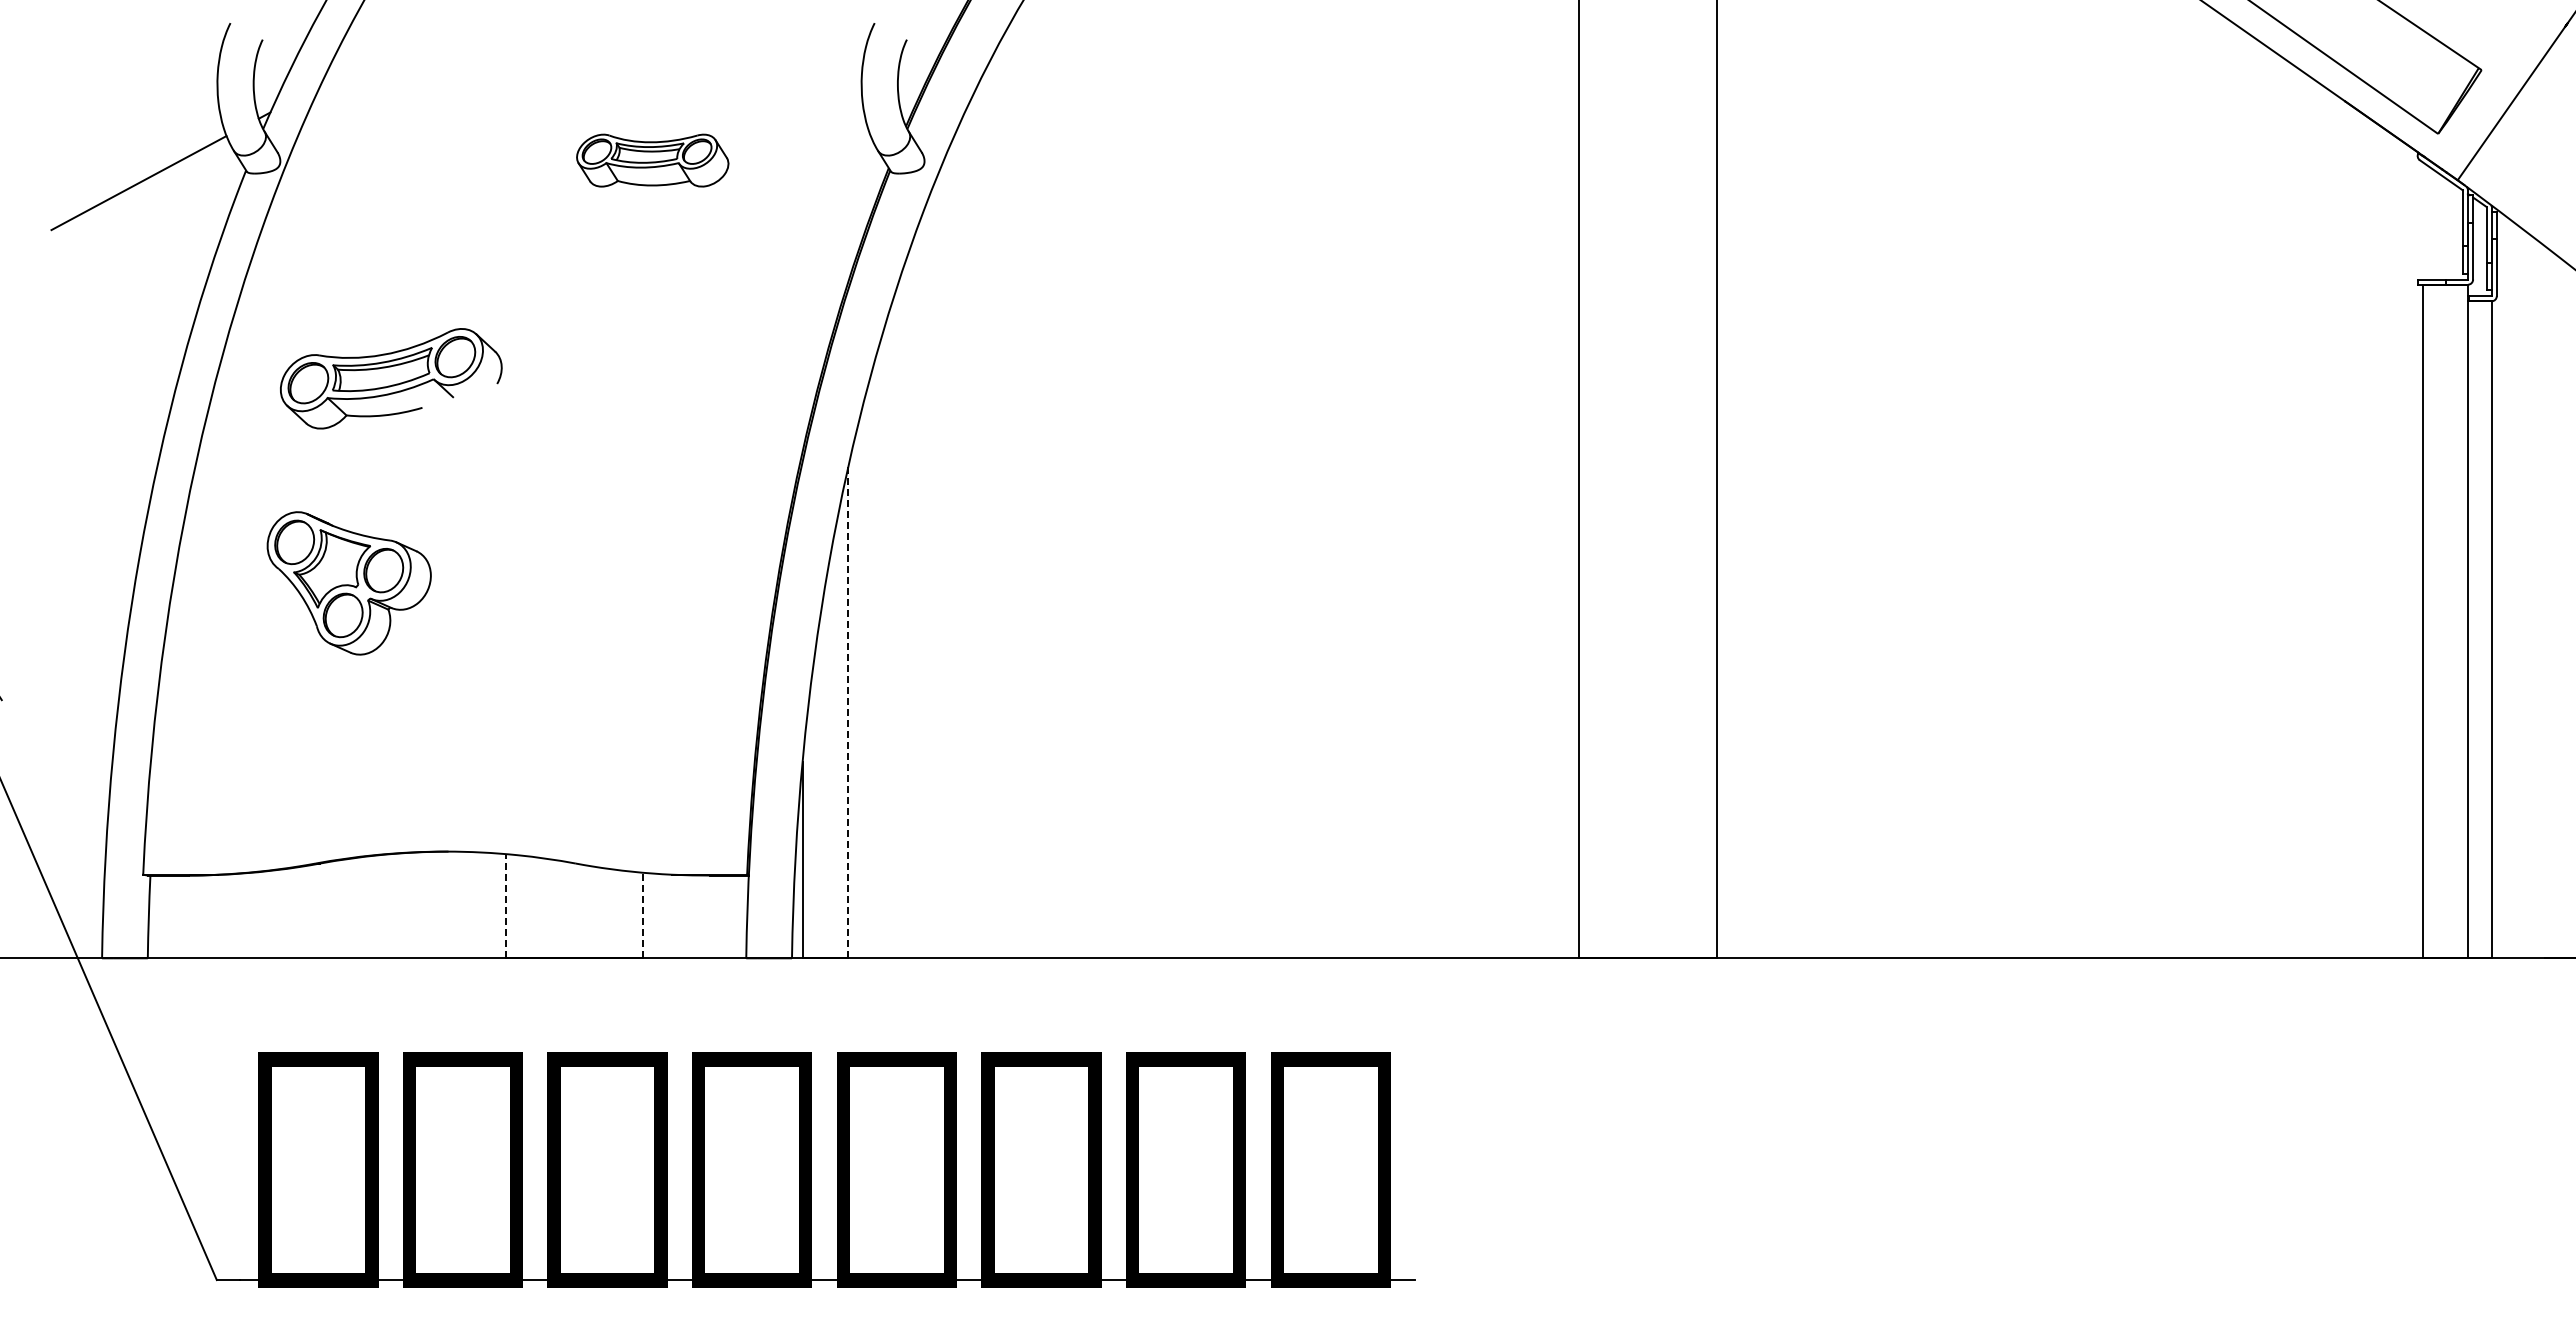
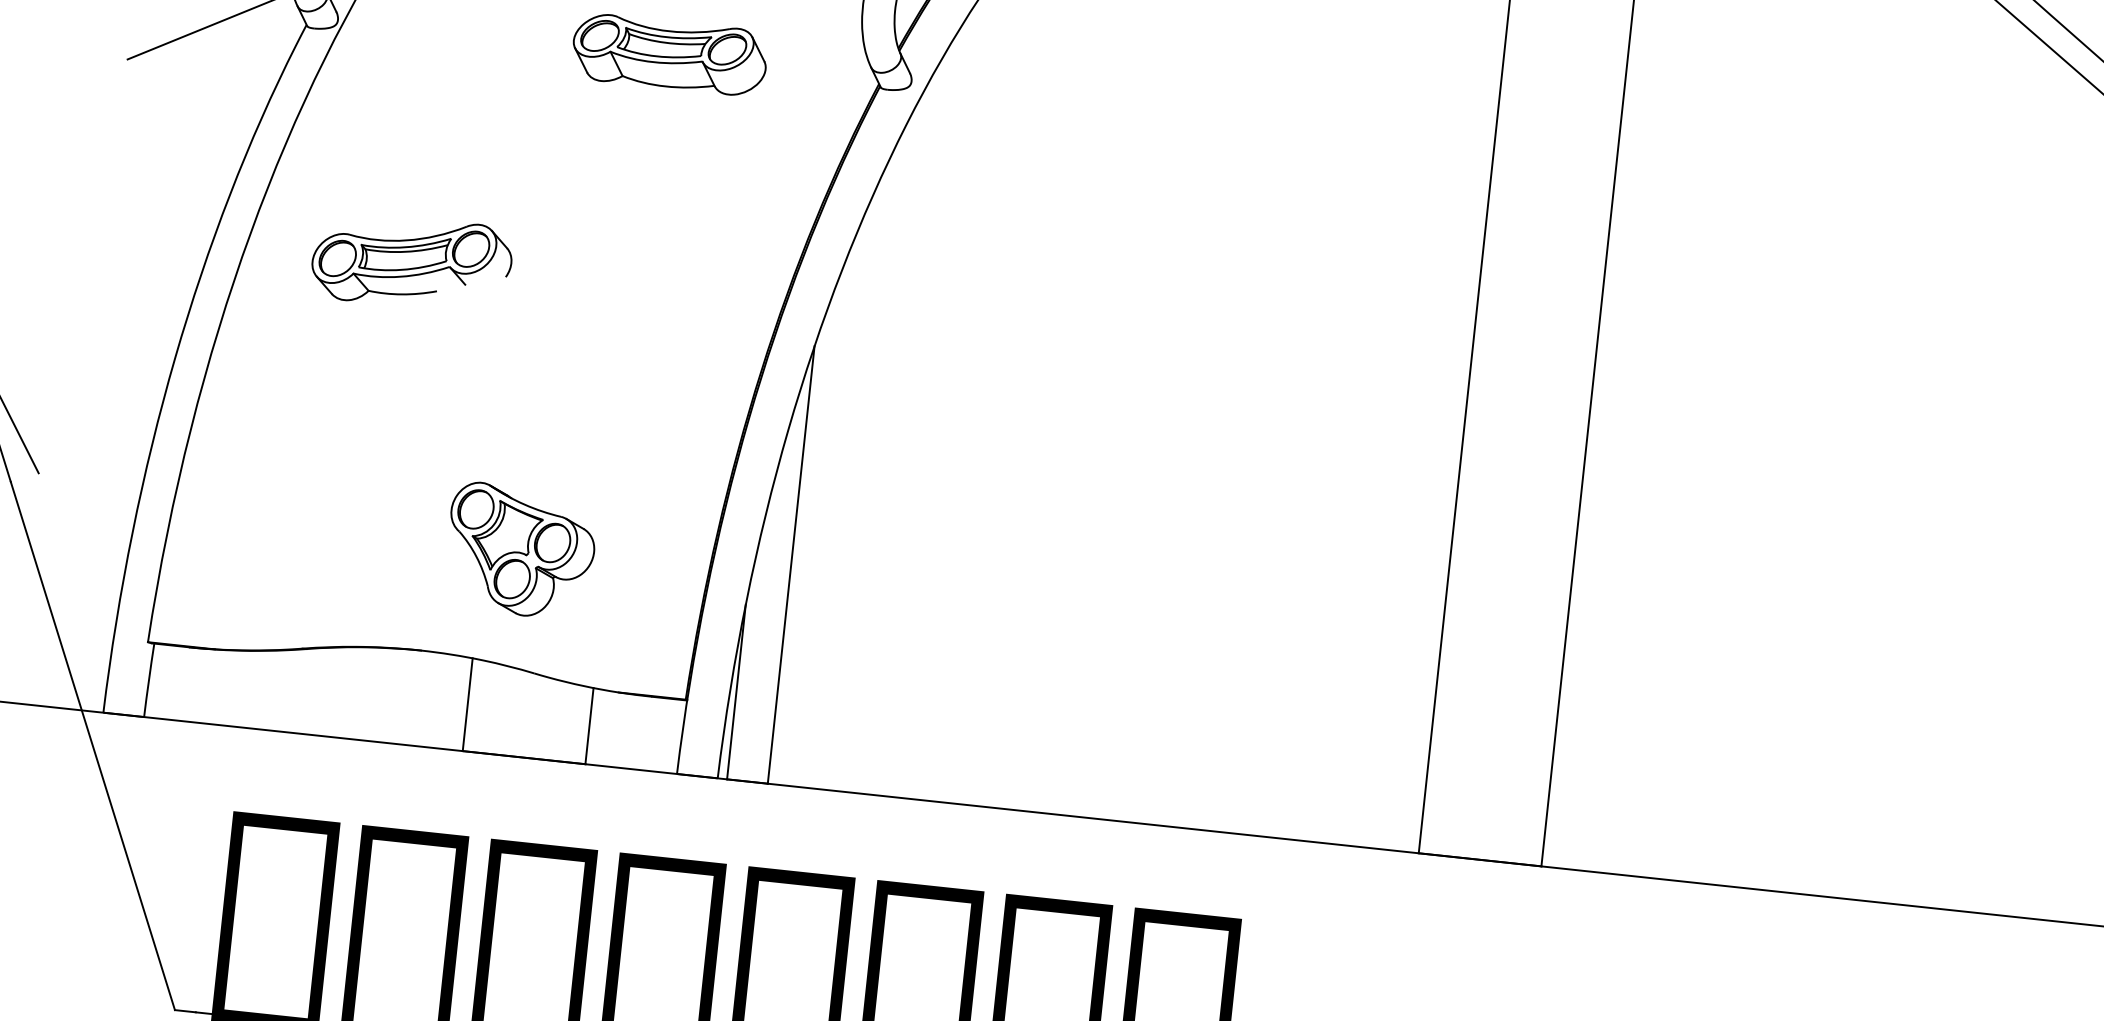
part: (652, 160) -> (669, 54), size x1.43
part: (391, 378) -> (412, 262), moved
part: (348, 583) -> (520, 551), moved
line: (848, 712) -> (791, 564), dashed -> solid
line: (505, 905) -> (467, 704), dashed -> solid
line: (643, 915) -> (589, 726), dashed -> solid

